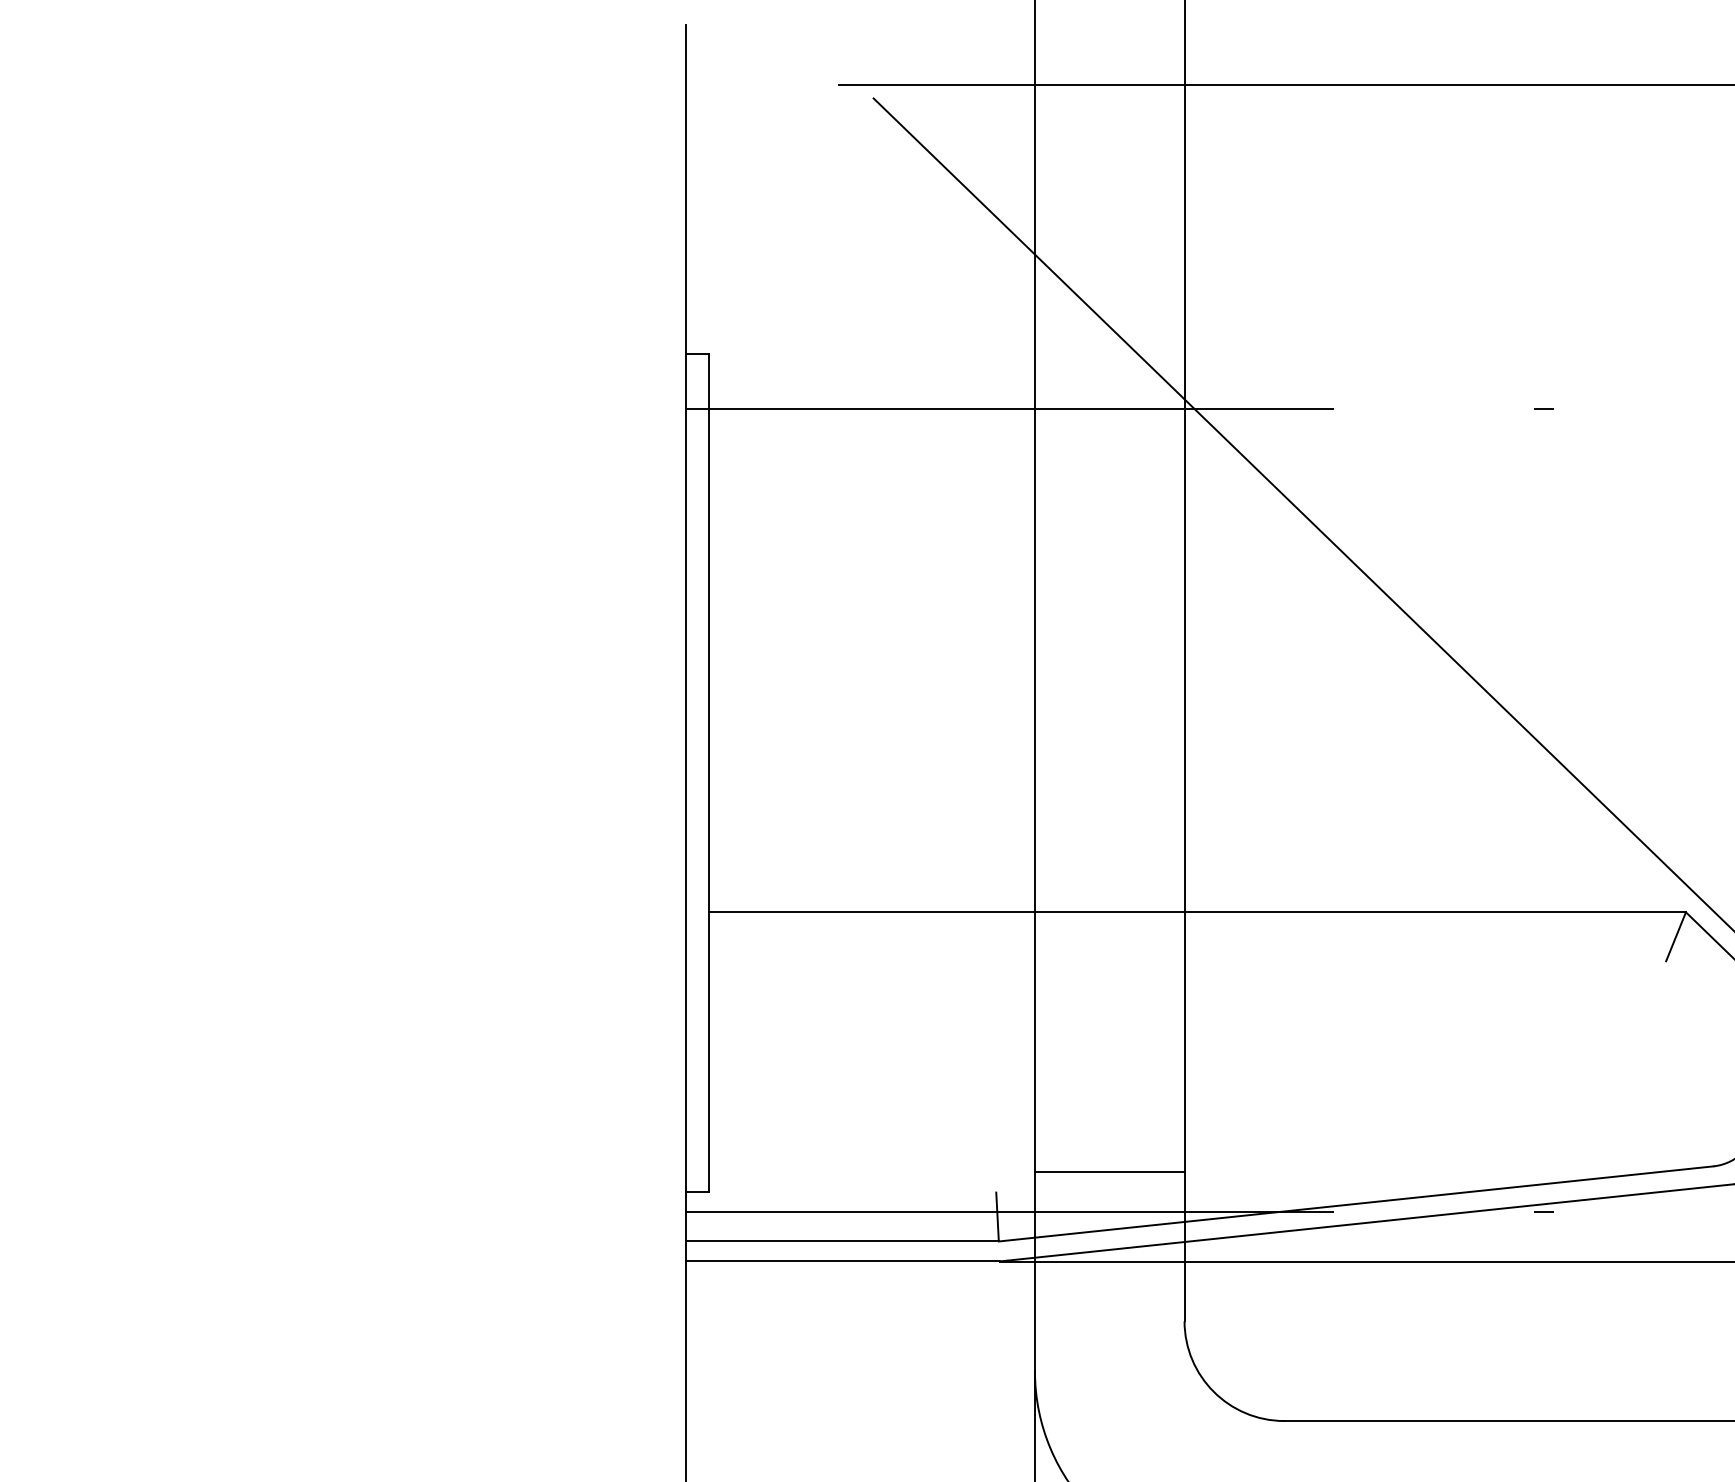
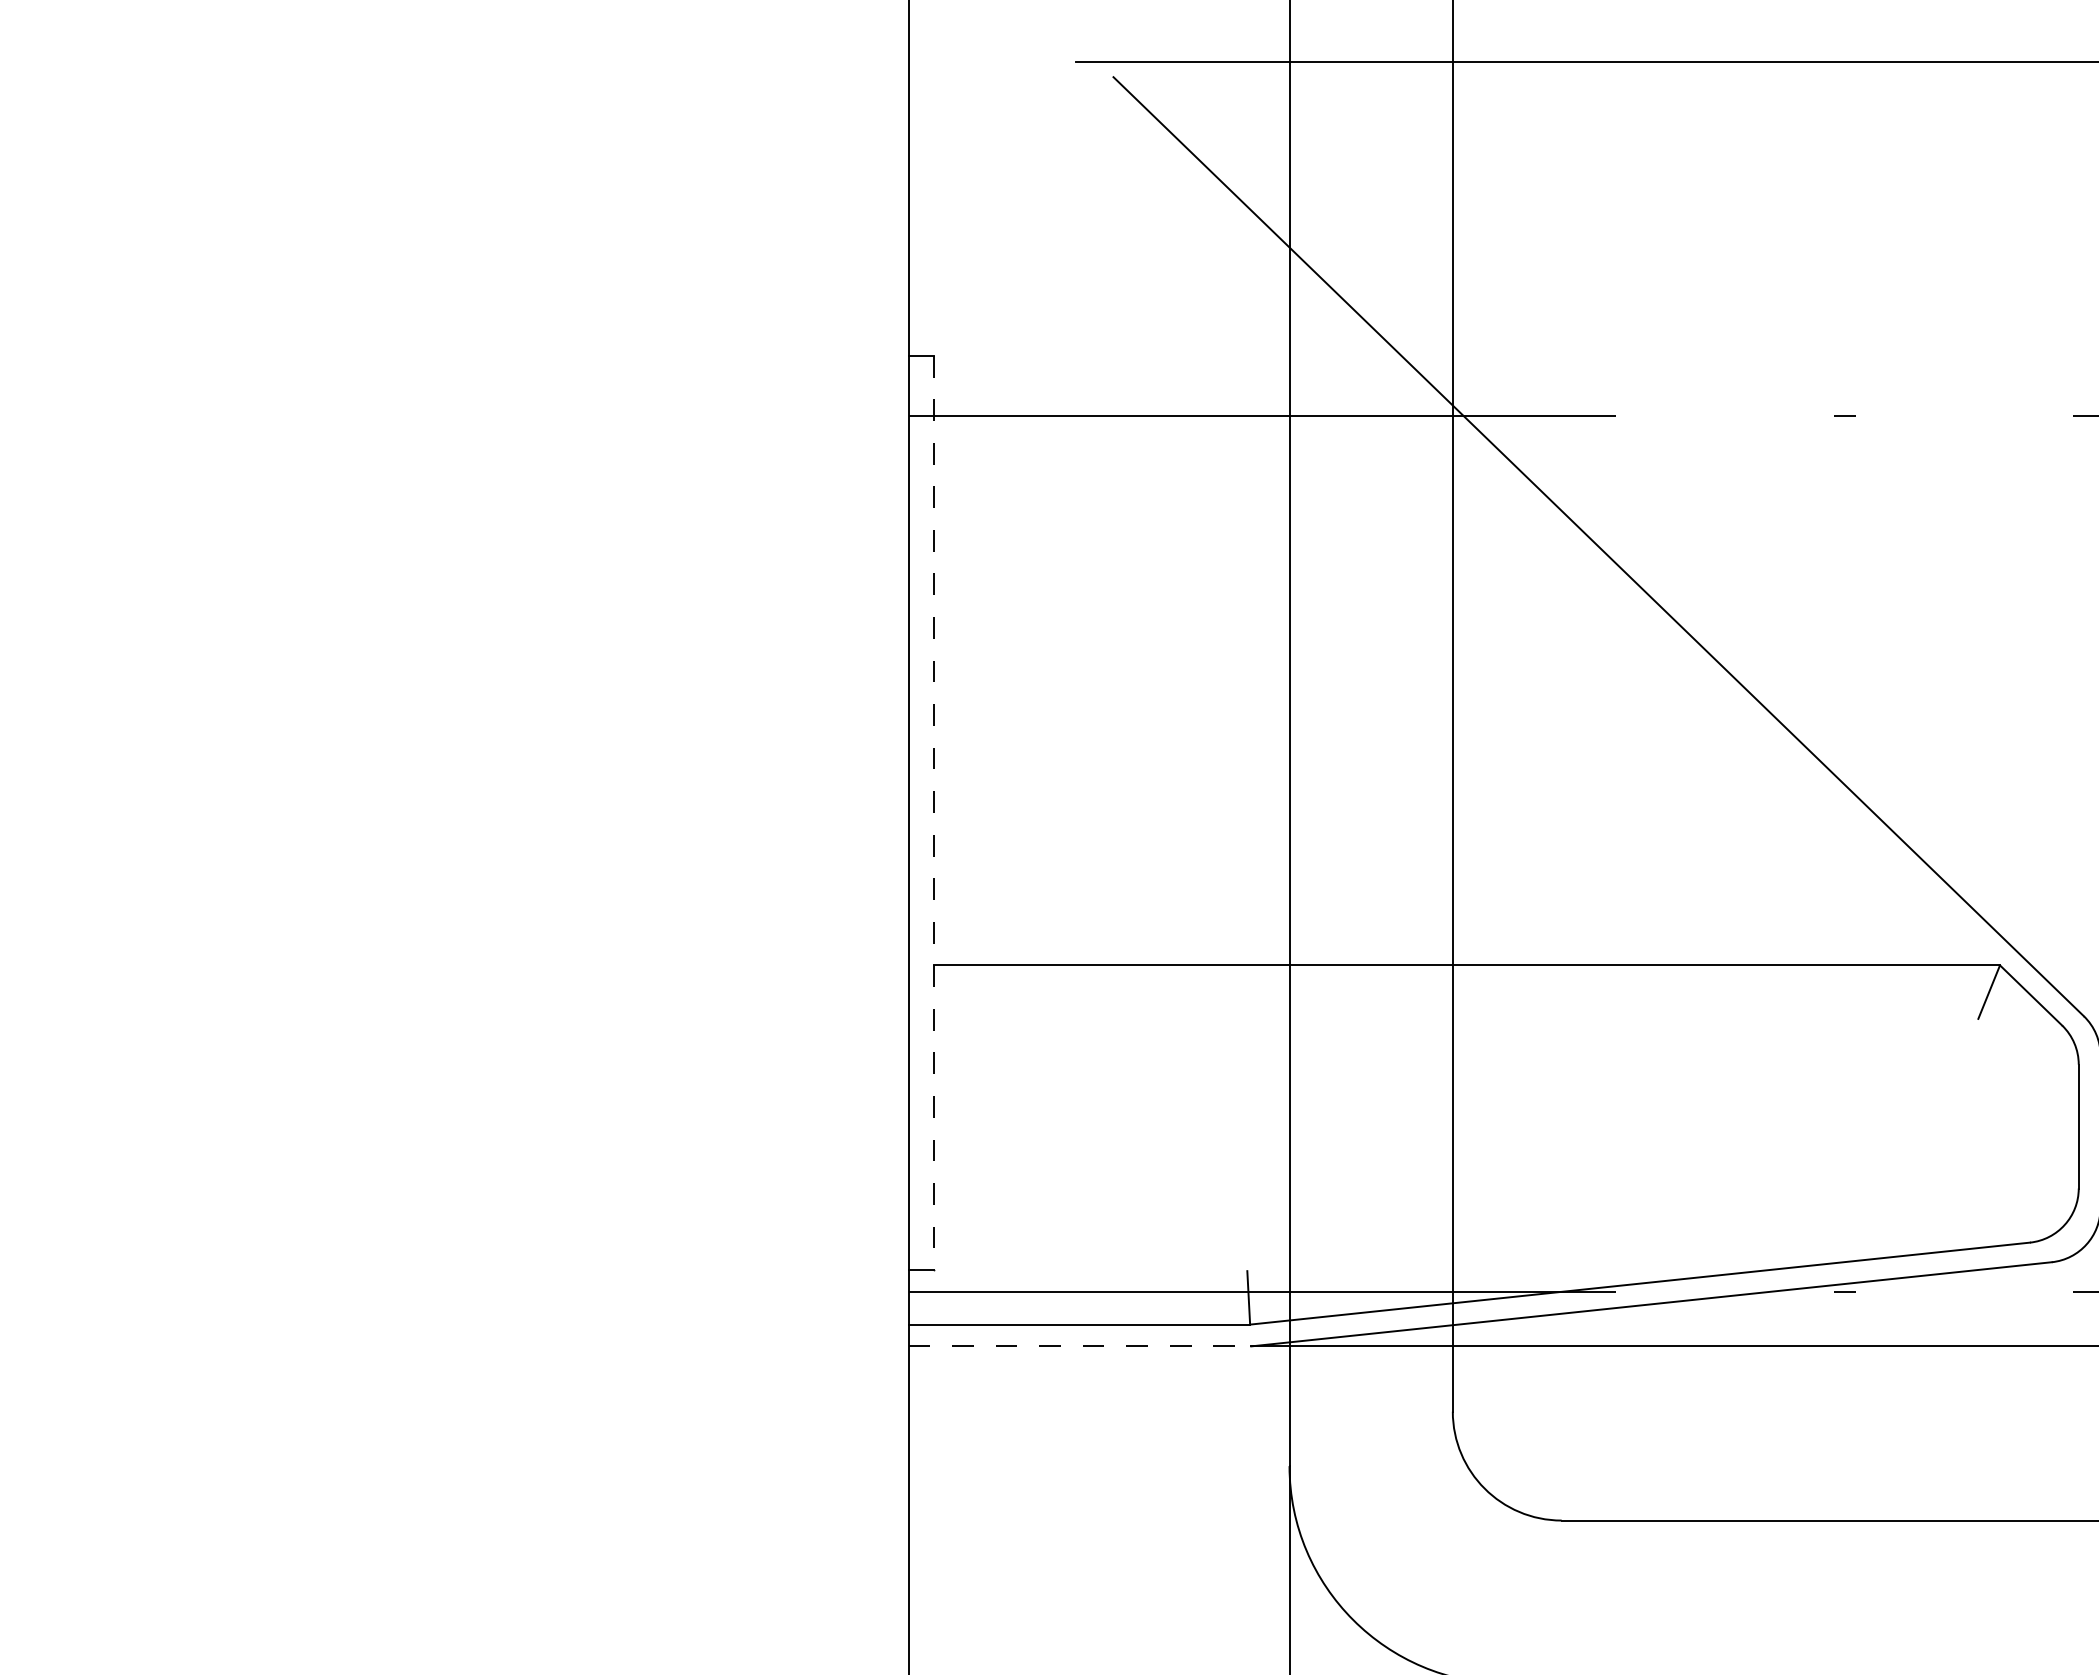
line: (709, 773) -> (934, 813), solid -> dashed
line: (1109, 1171) -> (1370, 1248), removed
line: (843, 1261) -> (1080, 1346), solid -> dashed

